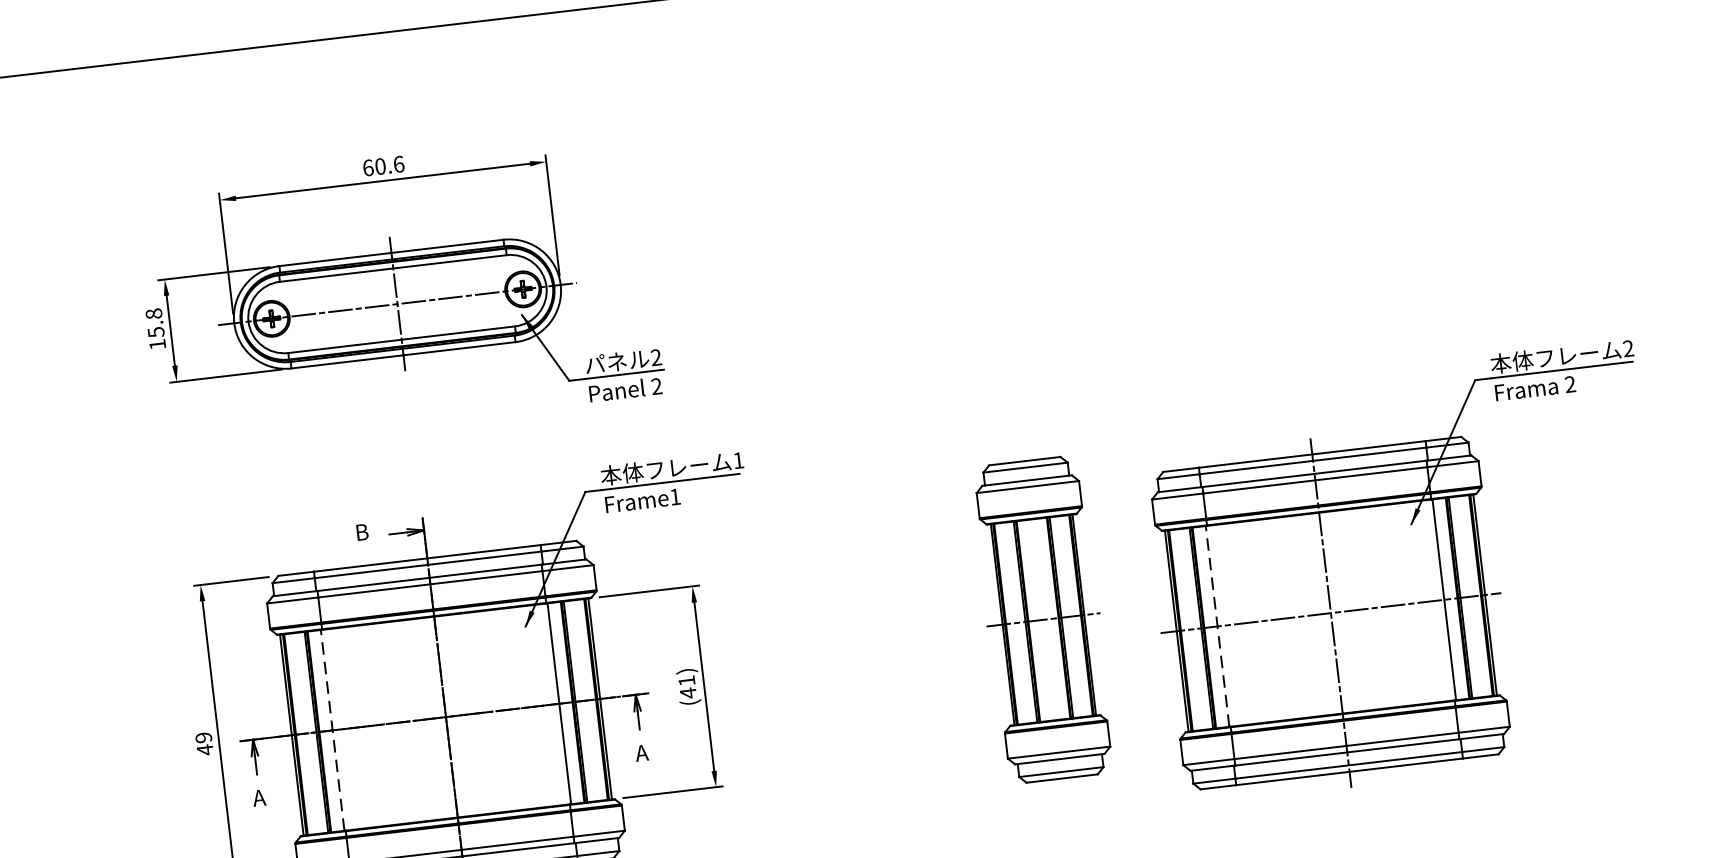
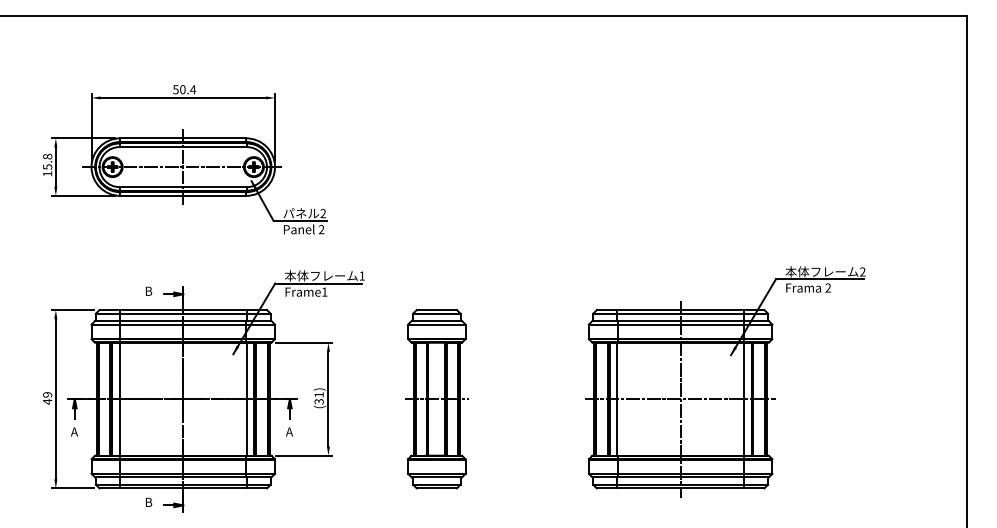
text: (383, 165) -> (184, 89), 60.6 -> 50.4
part: (1042, 620) -> (436, 399), moved
line: (1216, 625) -> (616, 398), dashed -> solid
text: (687, 692) -> (318, 401), (41) -> (31)
line: (332, 729) -> (119, 398), dashed -> solid

